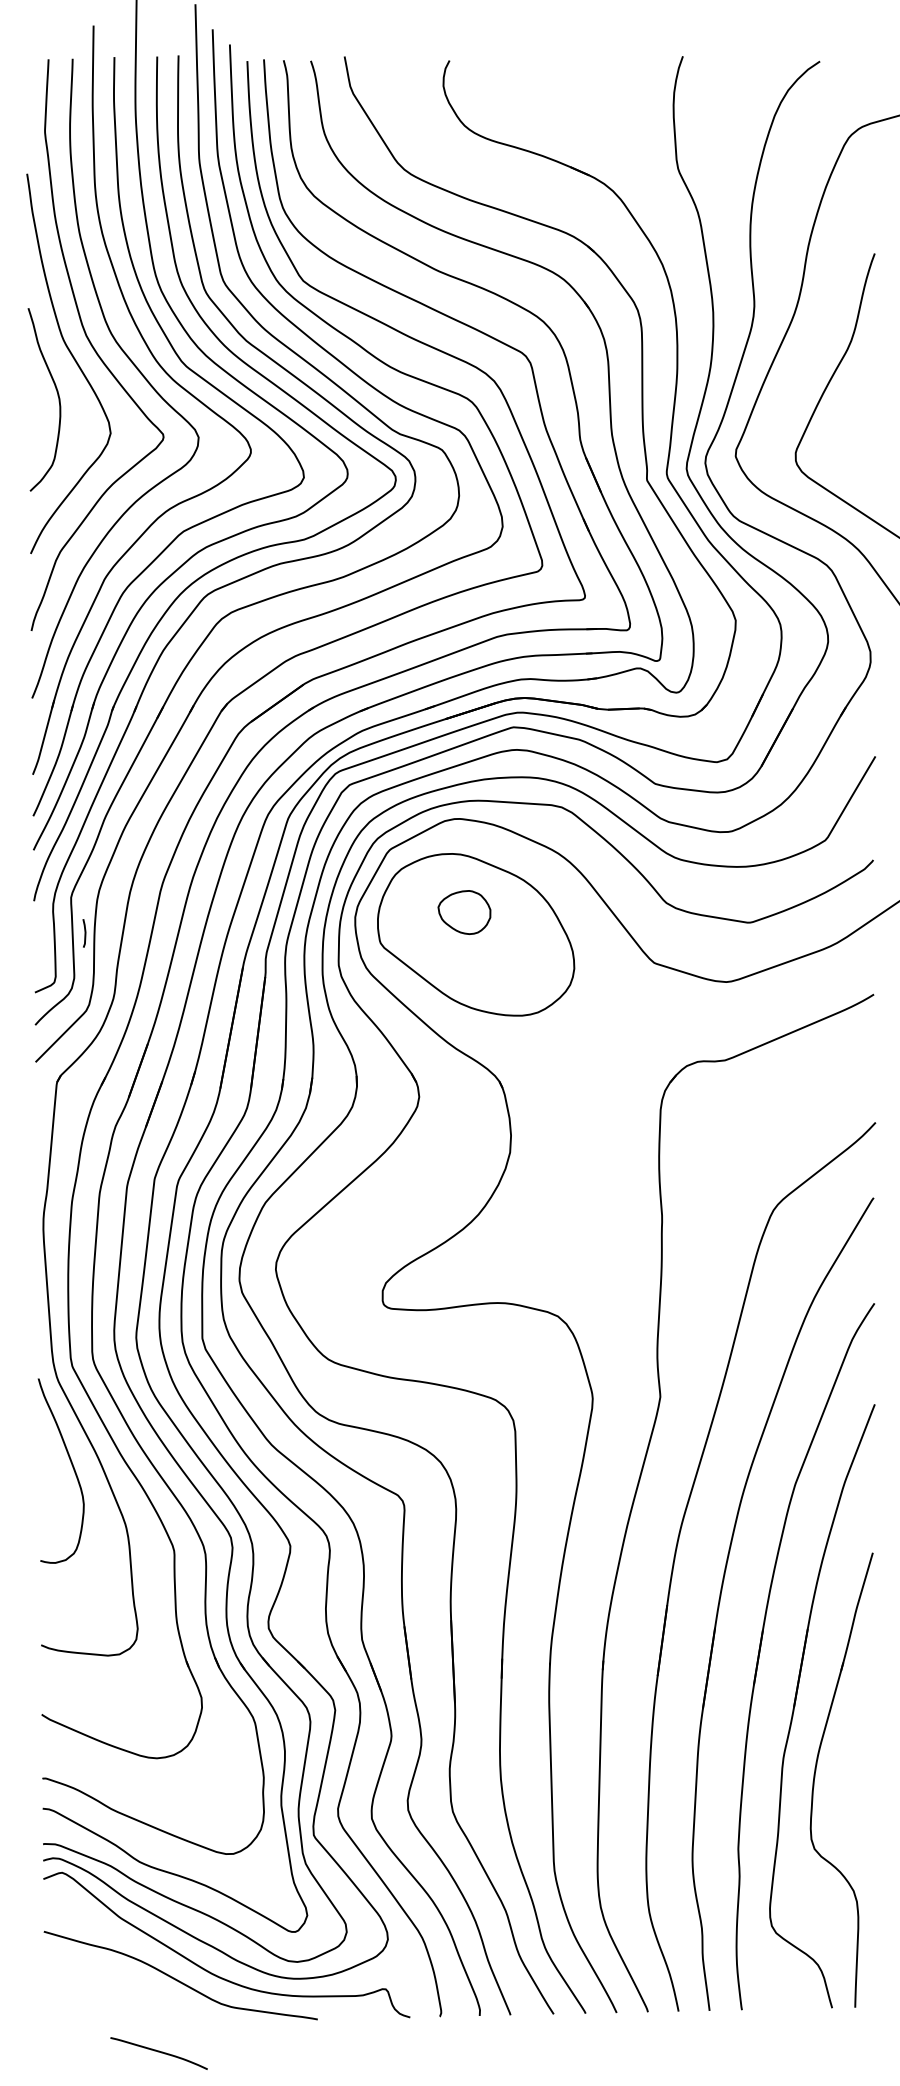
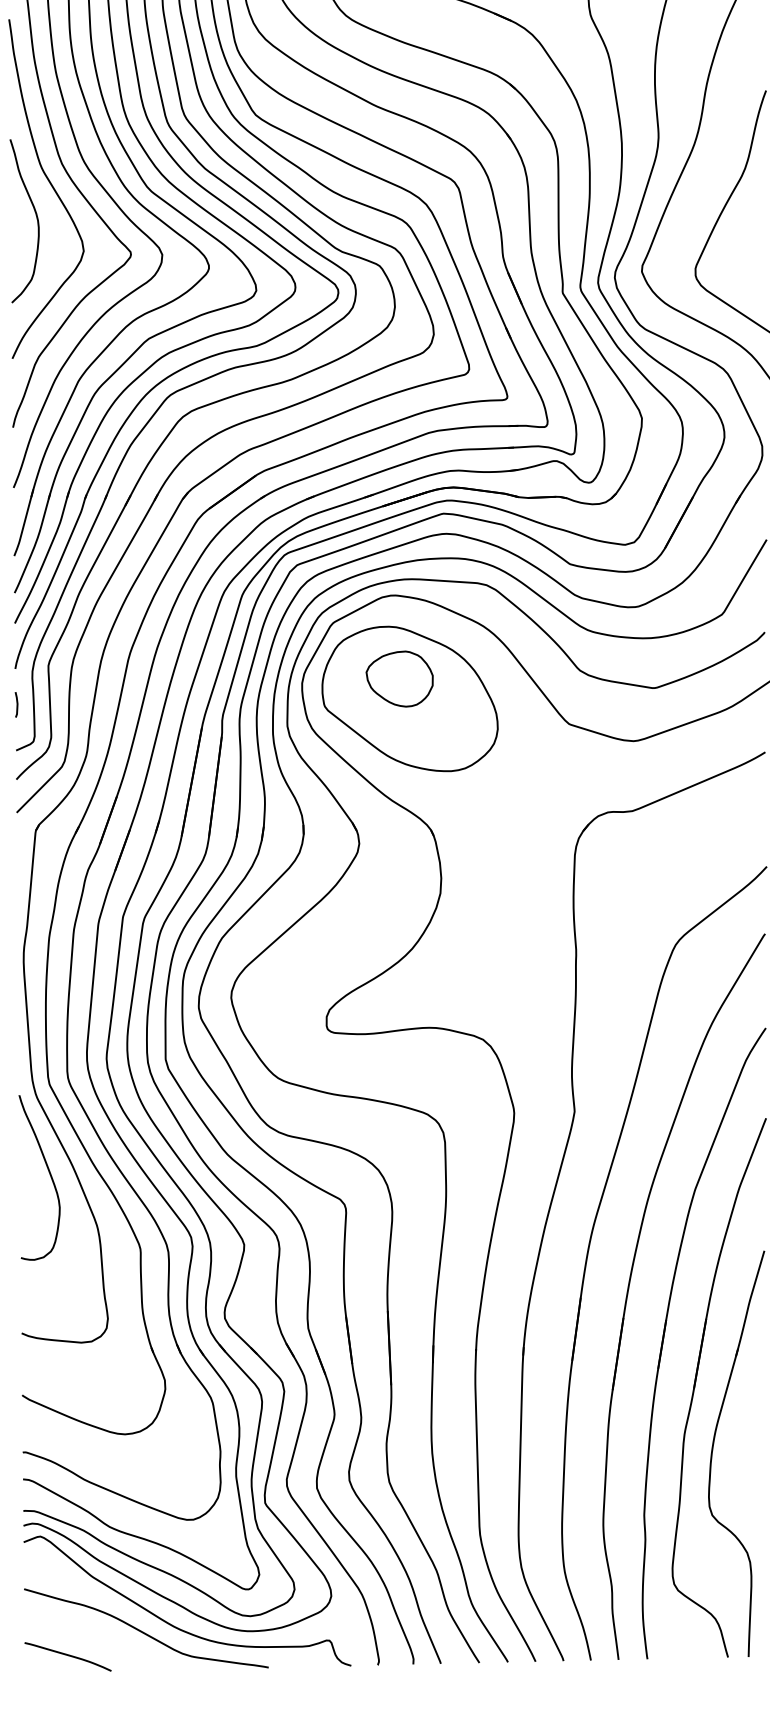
part: (464, 912) -> (399, 679), size x1.43
line: (84, 933) -> (16, 704), moved
curve: (158, 2052) -> (67, 1655), moved

